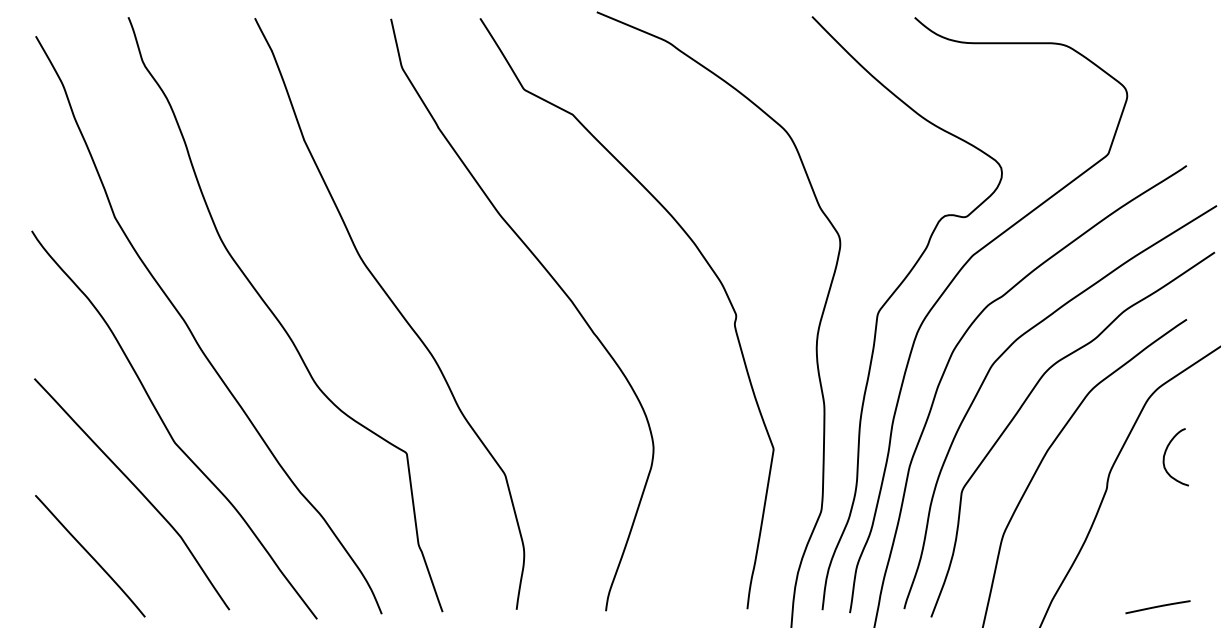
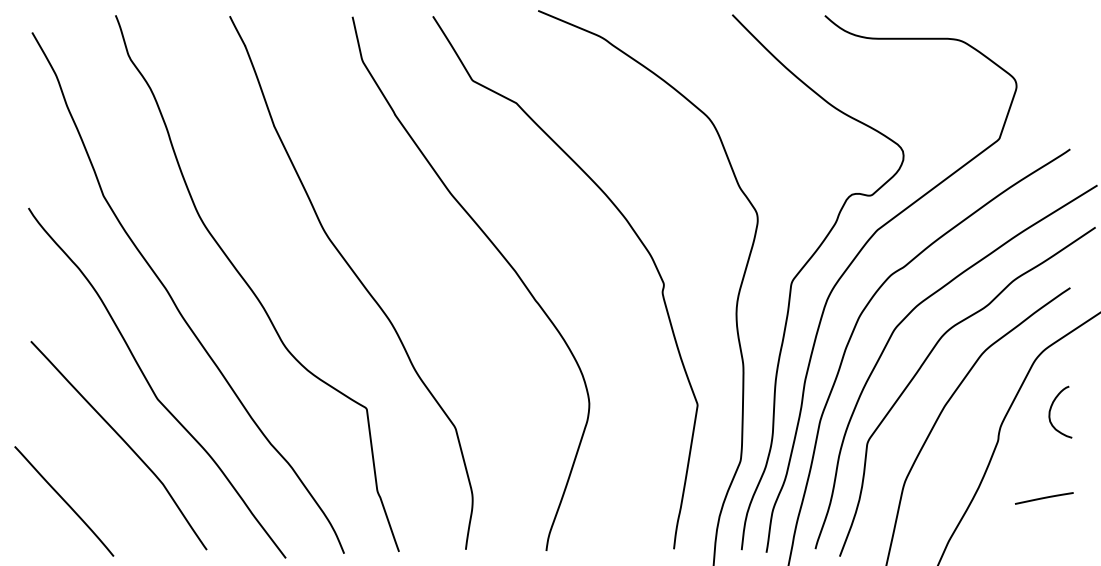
curve: (90, 556) -> (64, 501), moved
line: (1158, 607) -> (1044, 498), moved

